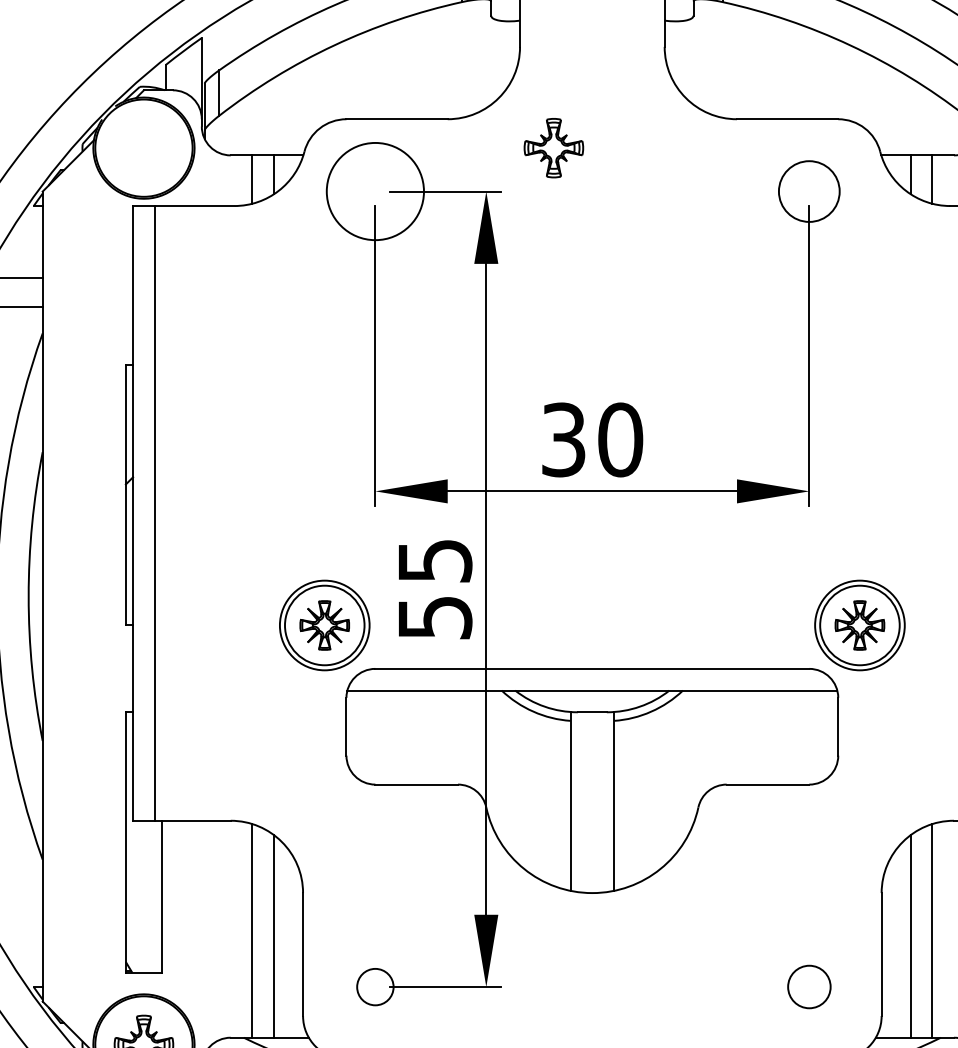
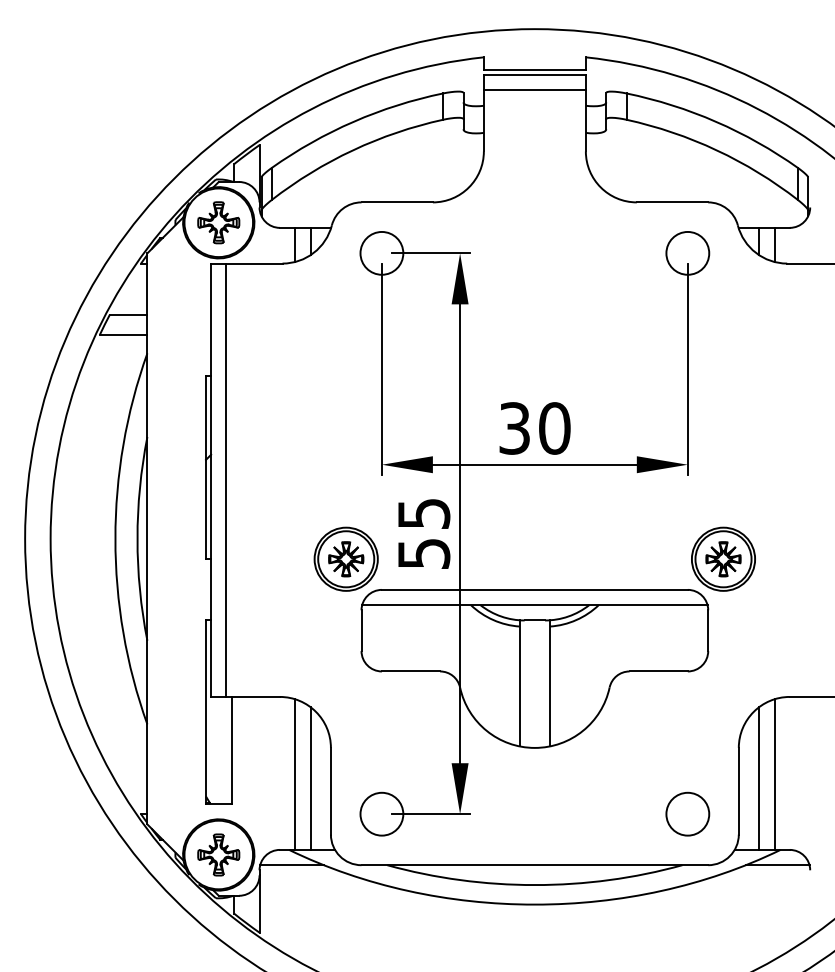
part: (553, 147) -> (218, 222), moved
circle: (374, 190) -> (381, 252), size x0.62
circle: (374, 986) -> (381, 813), size x1.67
circle: (808, 986) -> (687, 813), size x1.43

